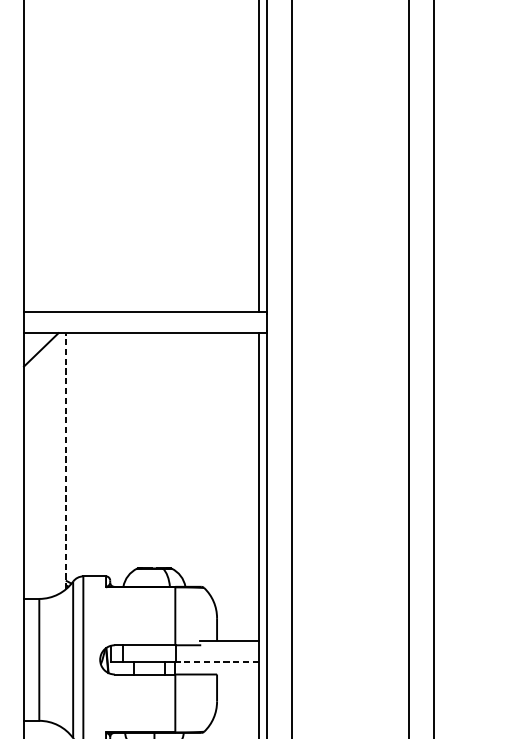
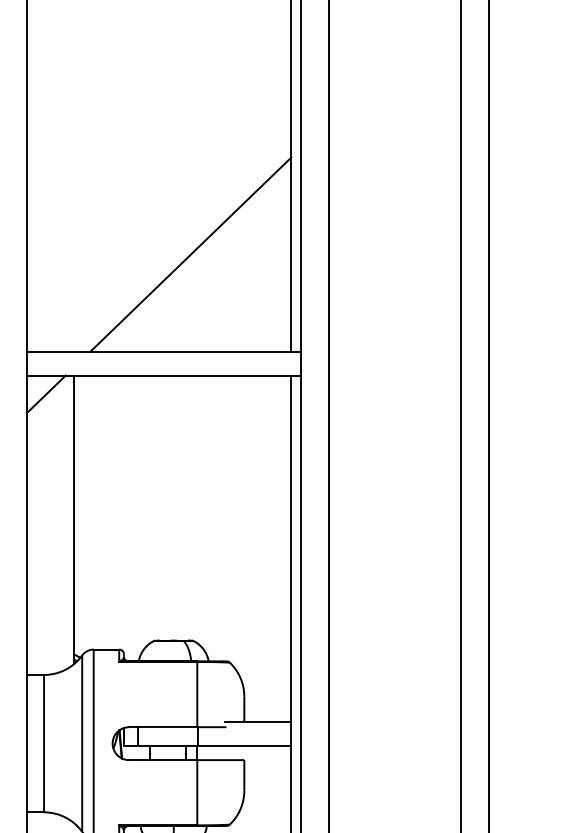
line: (169, 225) -> (190, 254), added
line: (65, 460) -> (73, 519), dashed -> solid
line: (217, 662) -> (244, 746), dashed -> solid

